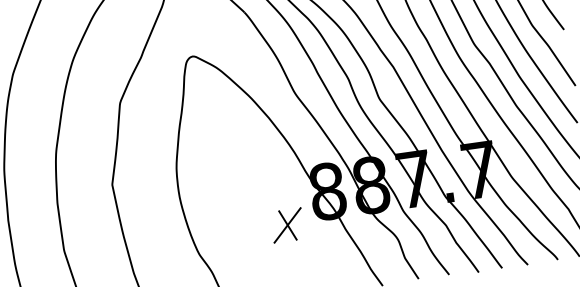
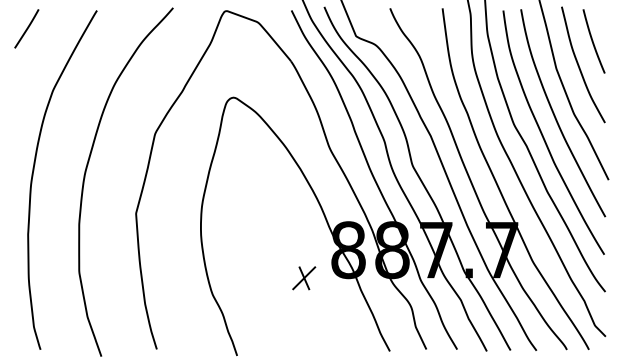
part: (288, 225) -> (304, 278), size x0.71

